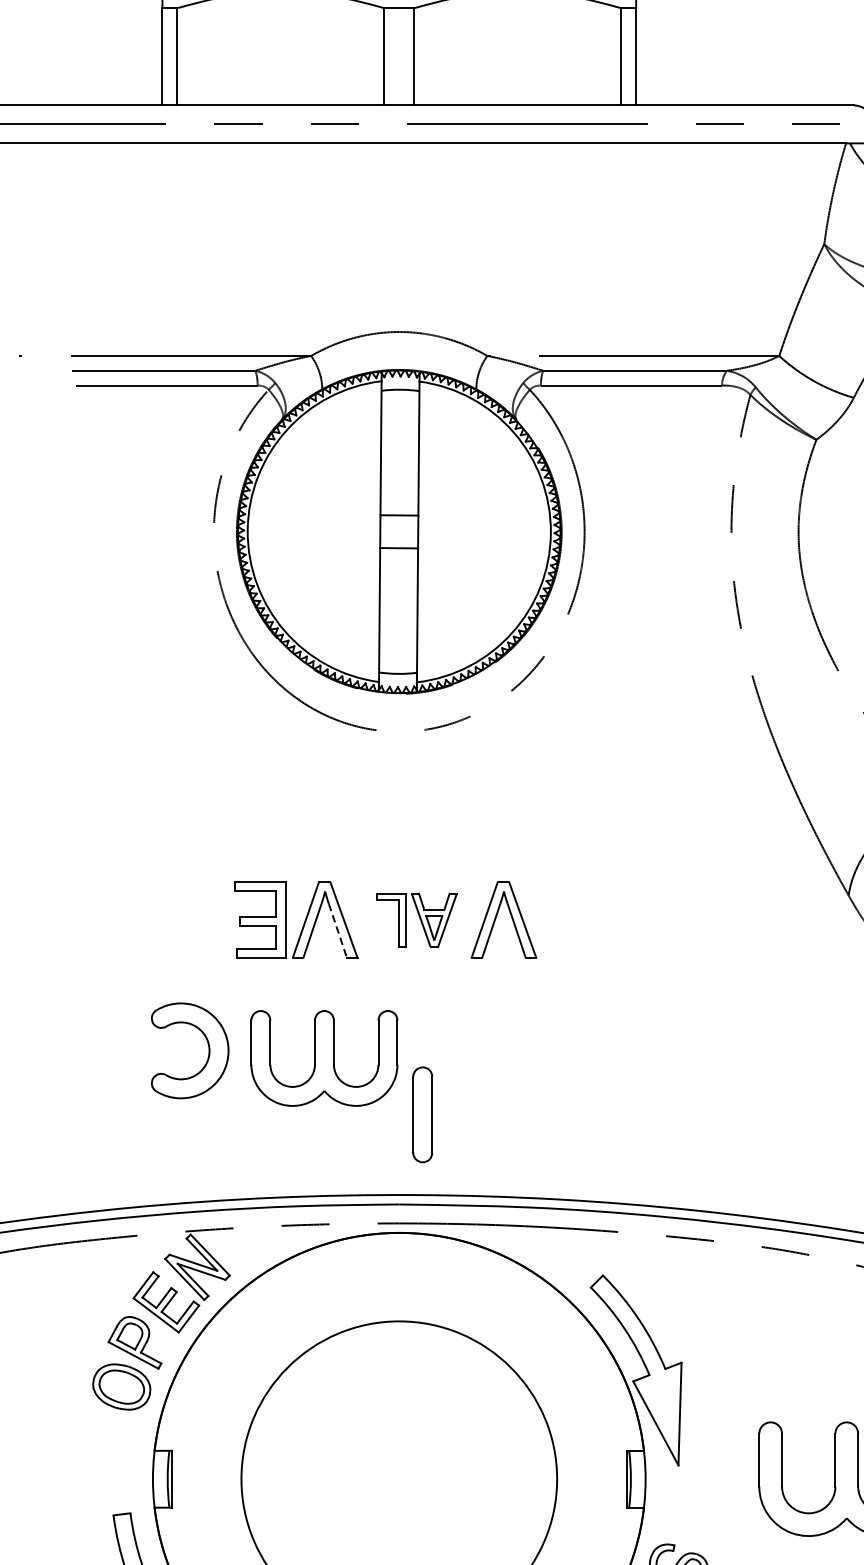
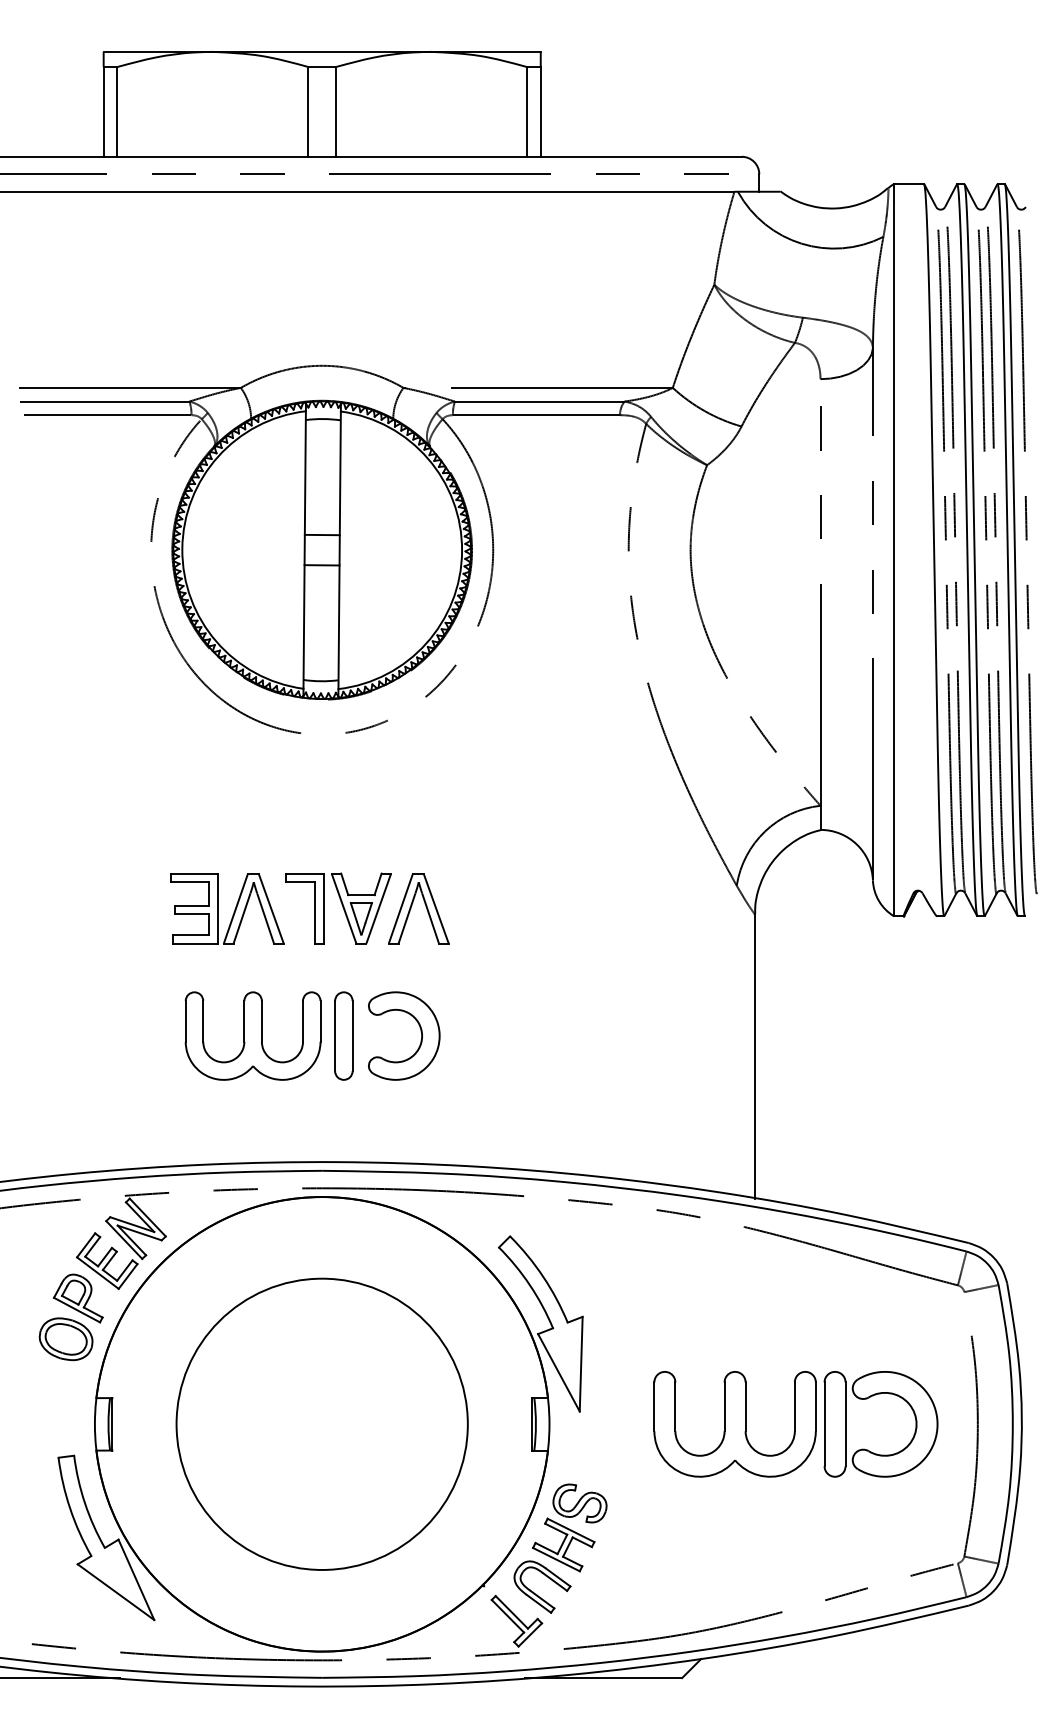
part: (416, 920) -> (338, 908), size x1.43
line: (337, 931) -> (265, 918), dashed -> solid
part: (207, 1045) -> (420, 1031), moved
part: (422, 1114) -> (343, 1035), moved

